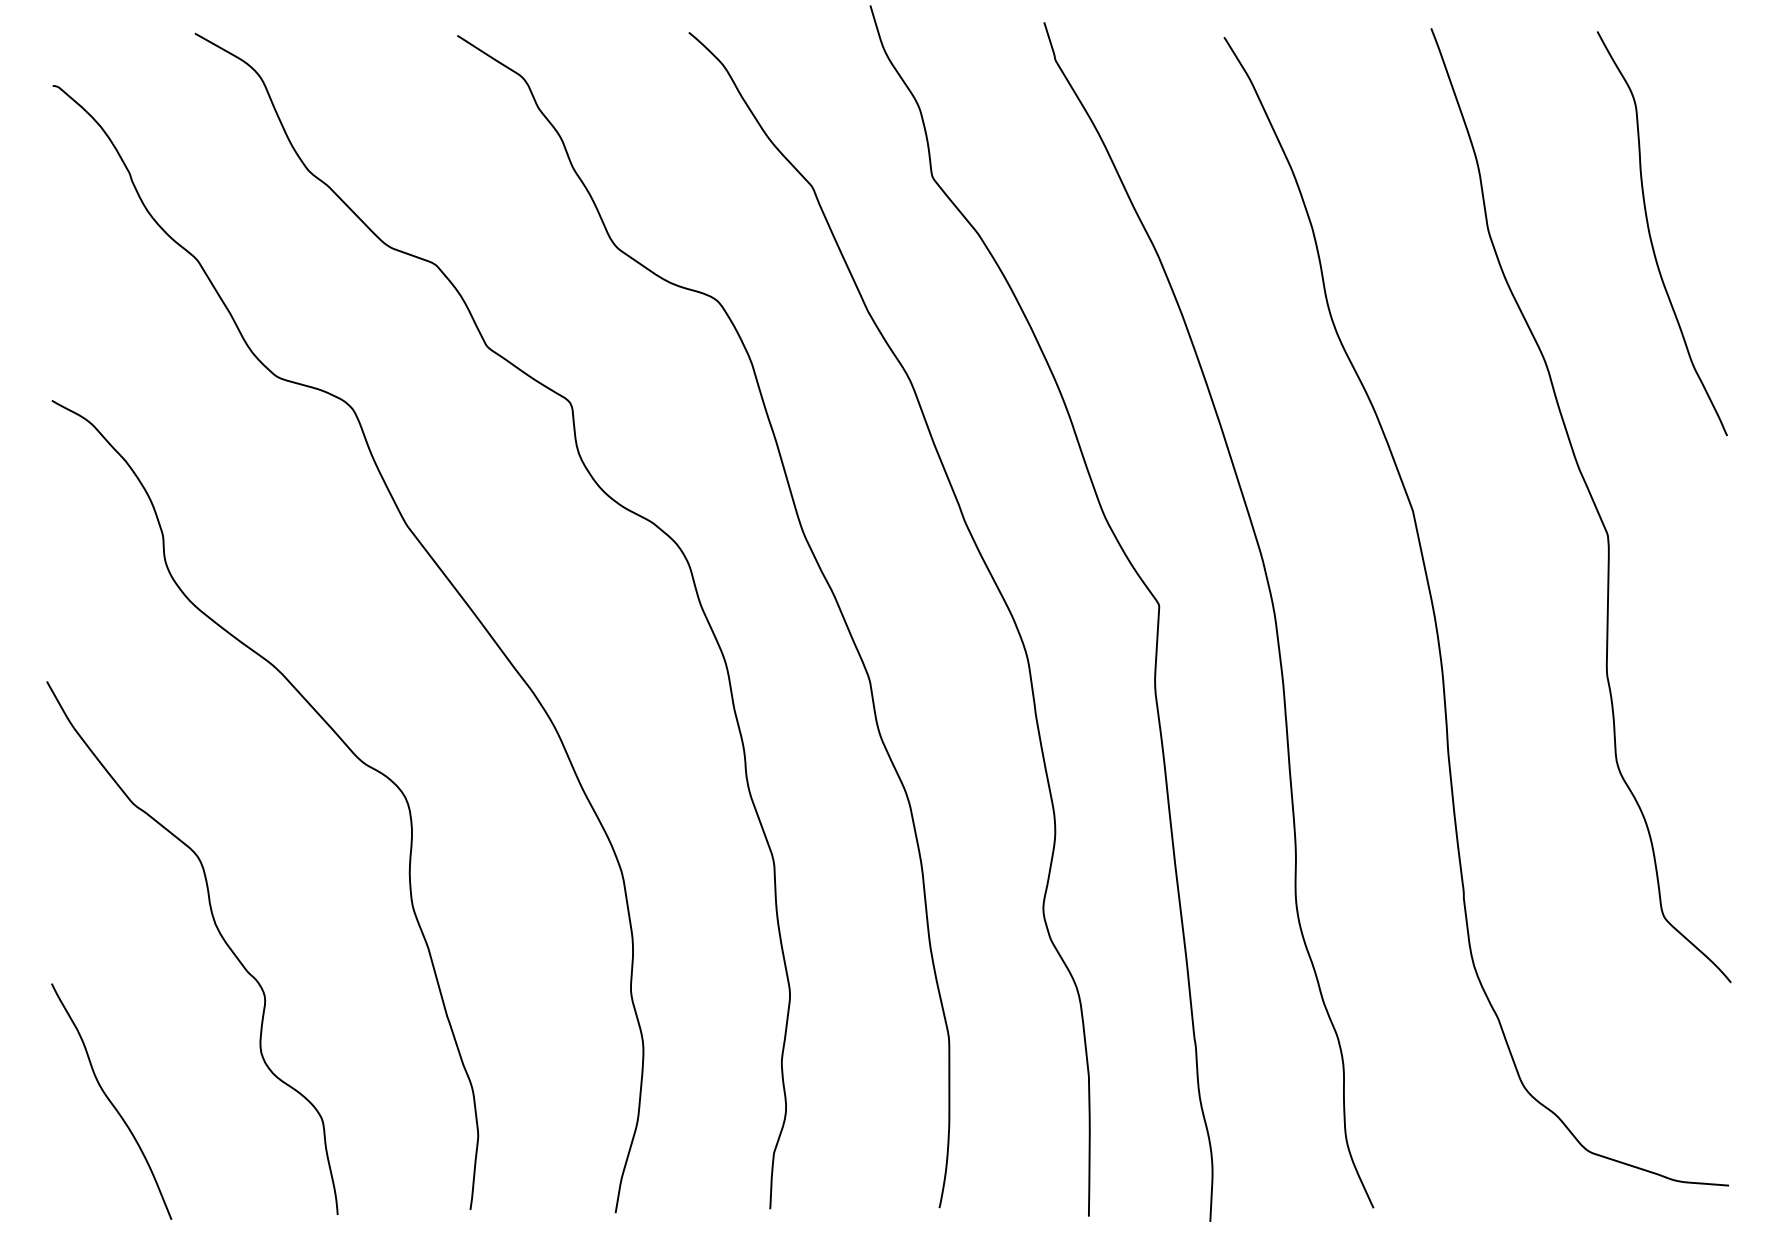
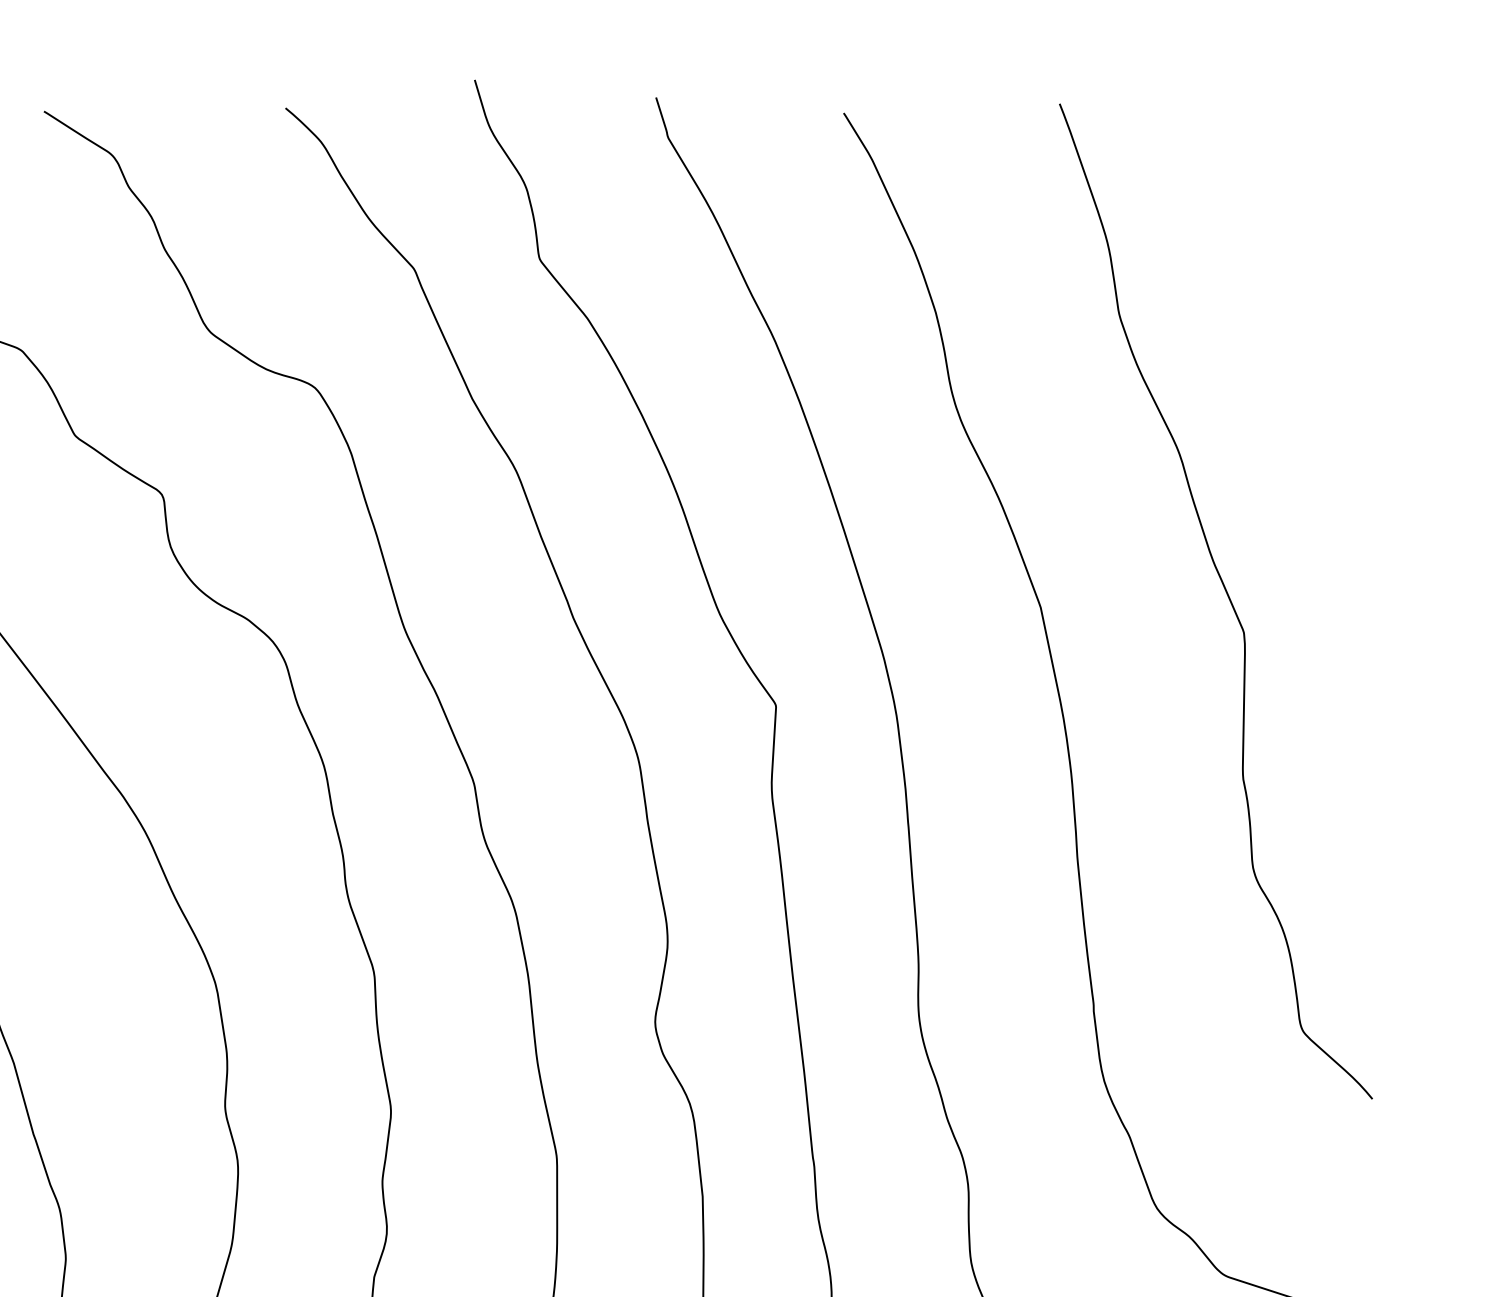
curve: (1651, 237) -> (1289, 321), removed

